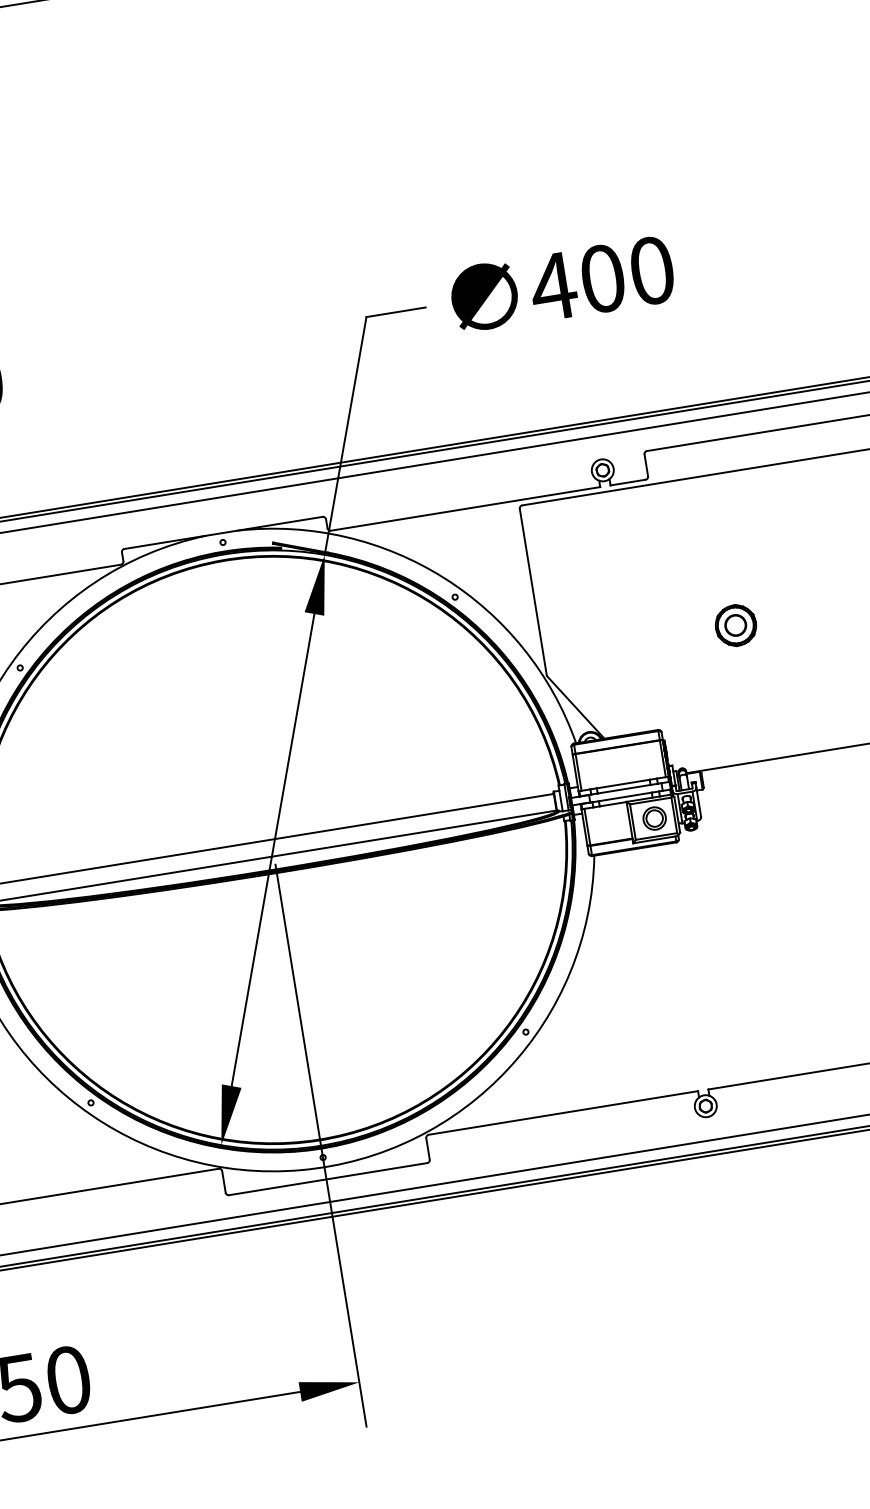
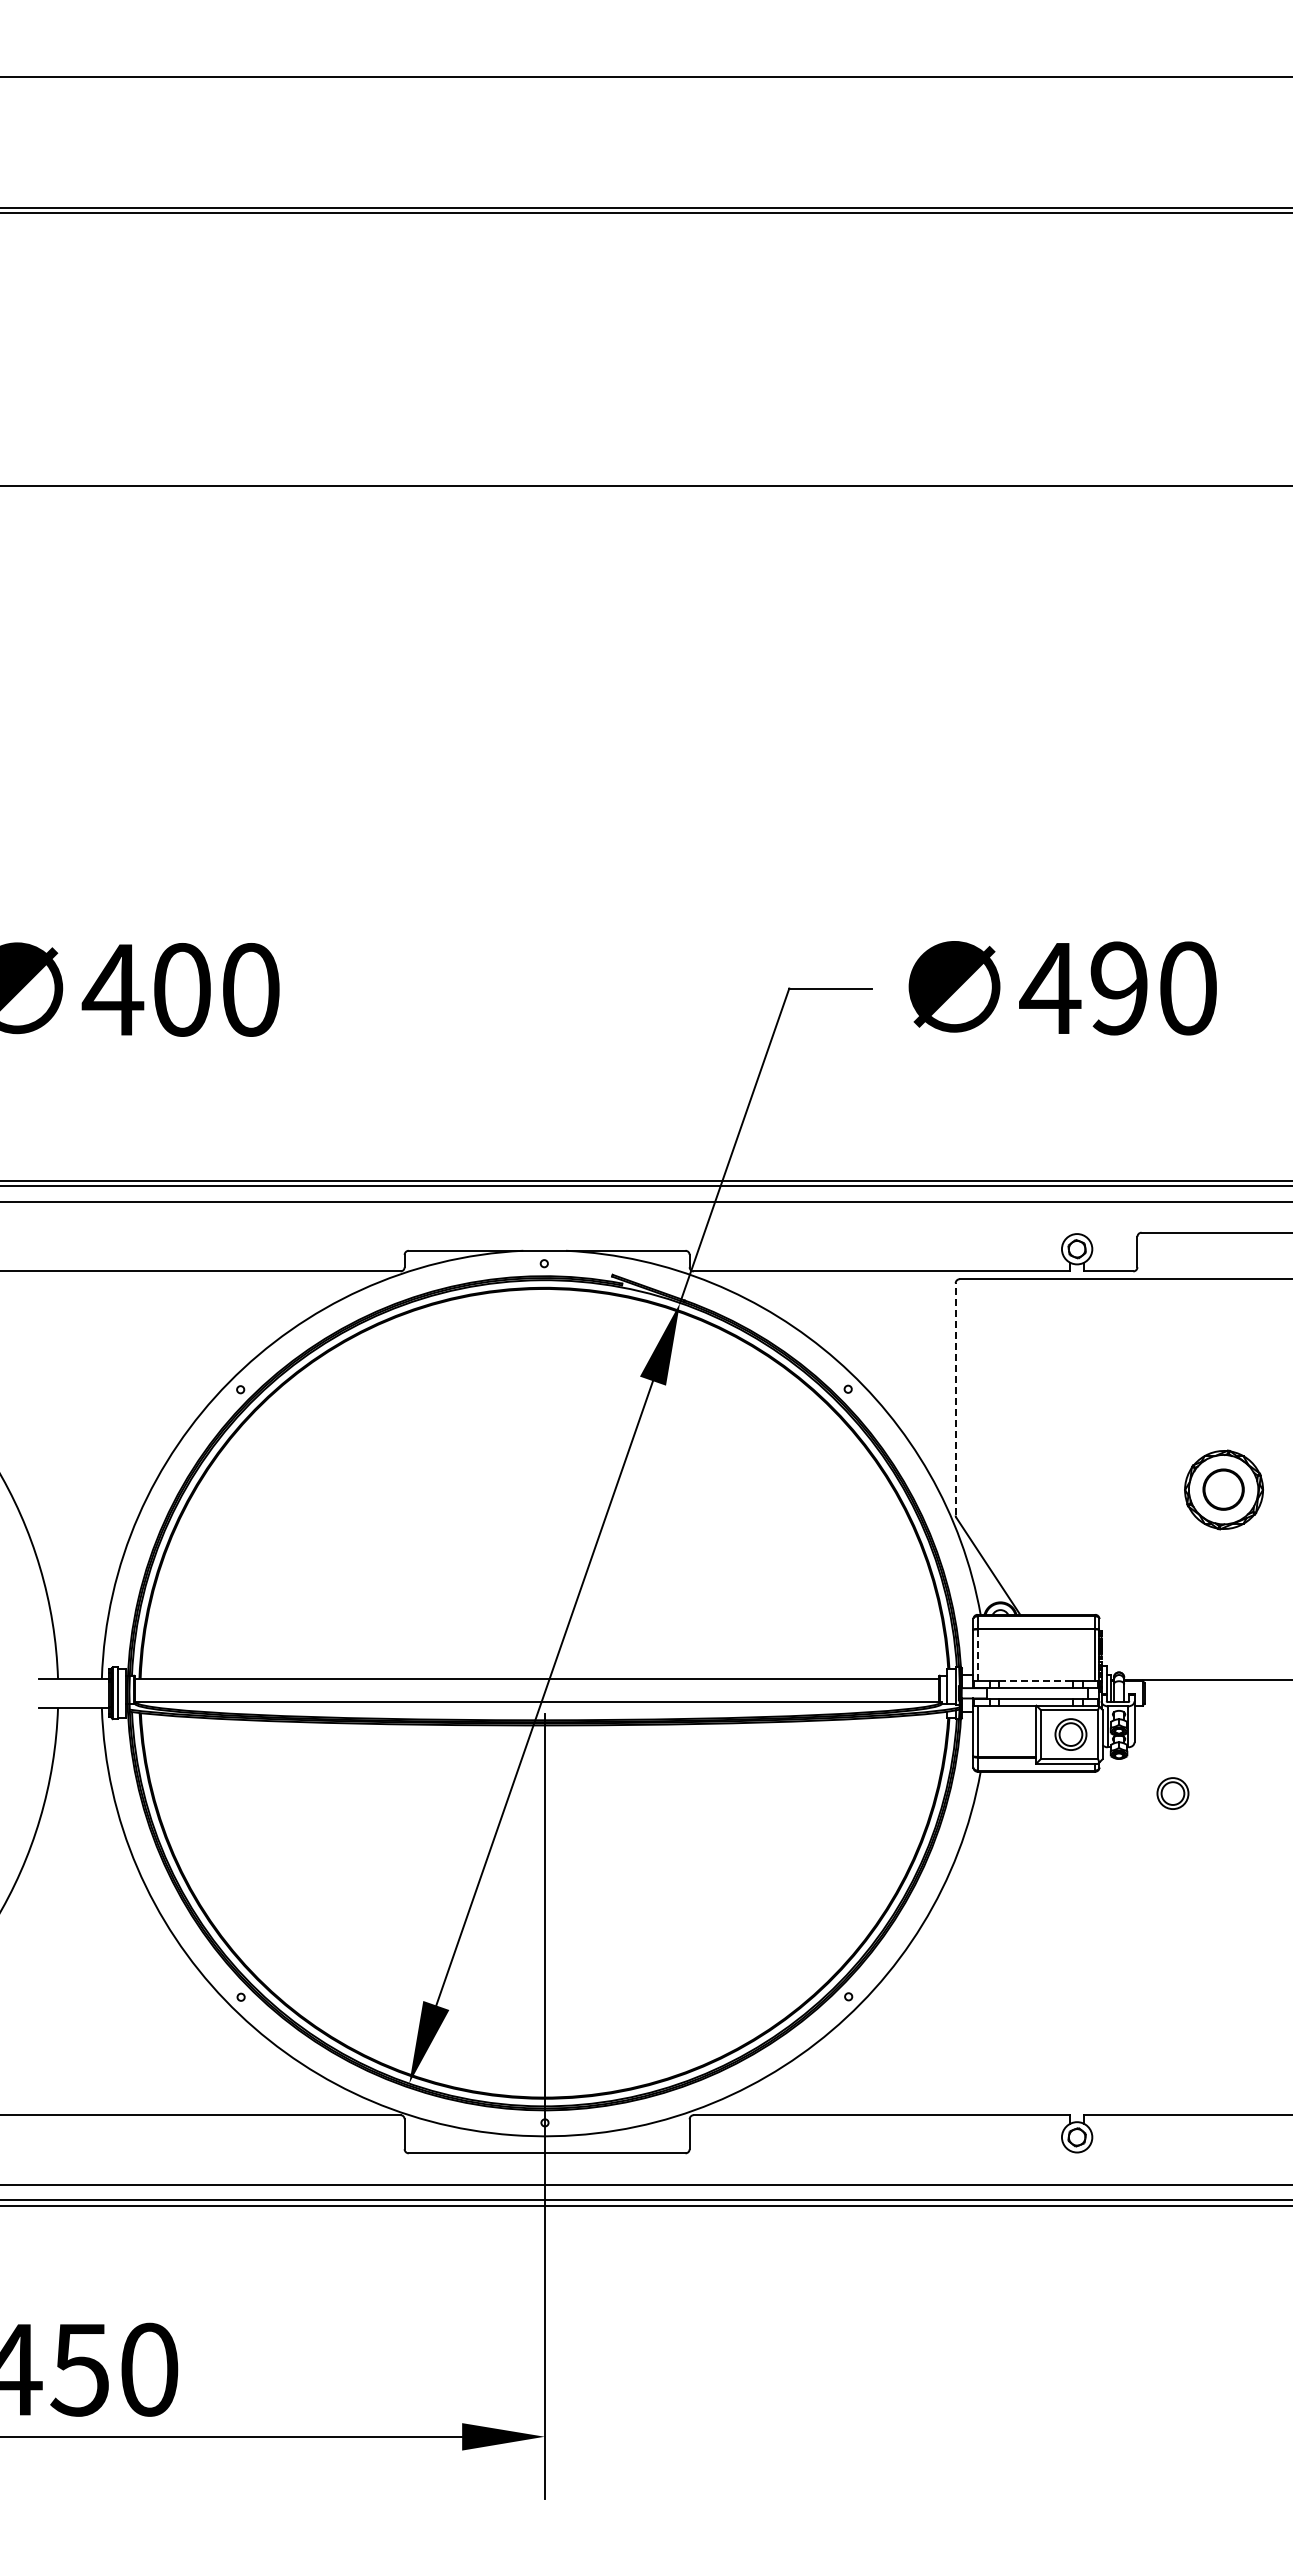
text: (602, 278) -> (1118, 988), 400 -> 490
line: (533, 591) -> (955, 1398), solid -> dashed
part: (736, 625) -> (1224, 1489), size x1.4
line: (578, 772) -> (977, 1655), solid -> dashed
line: (623, 783) -> (1035, 1680), solid -> dashed
part: (734, 848) -> (1172, 1793), added

